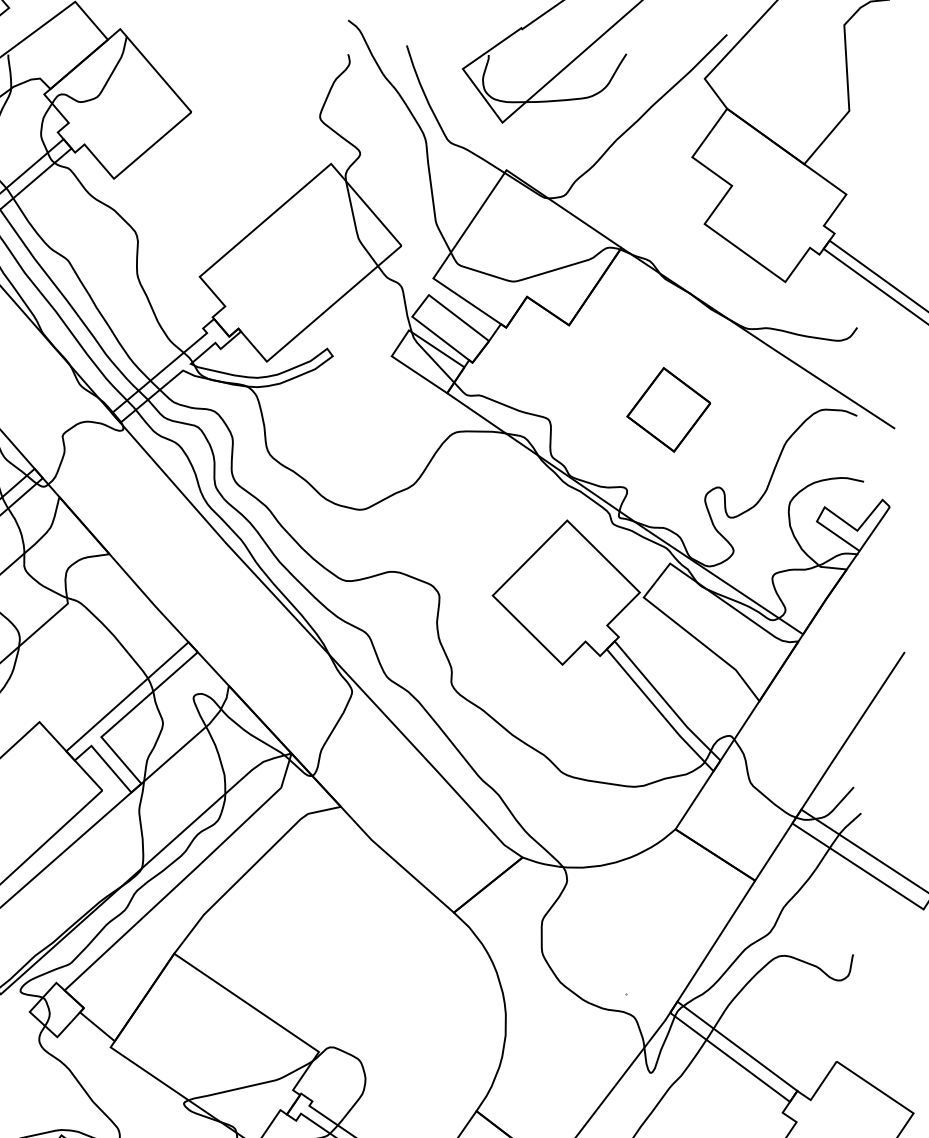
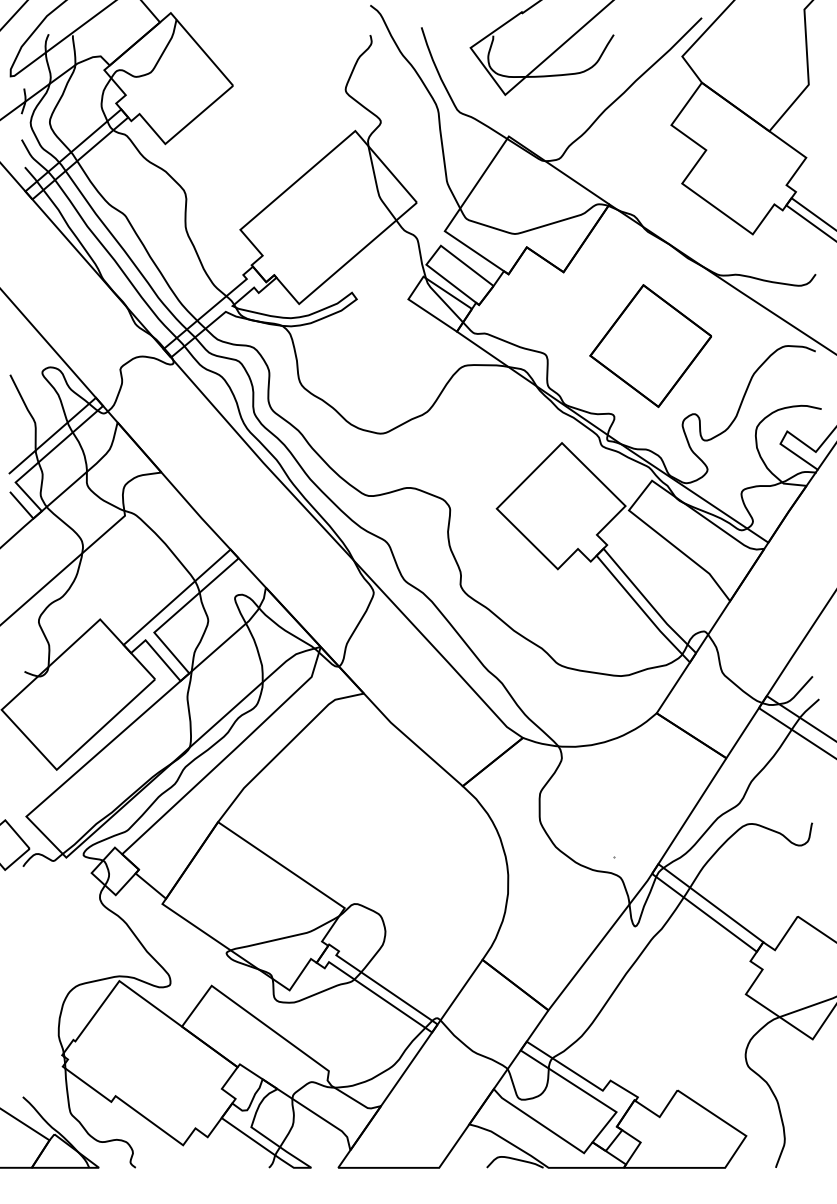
part: (668, 410) -> (650, 346), size x1.67

